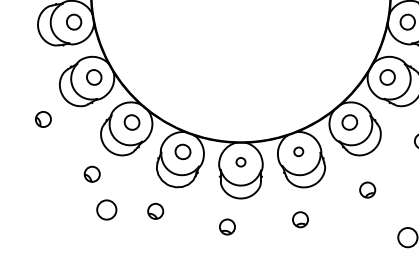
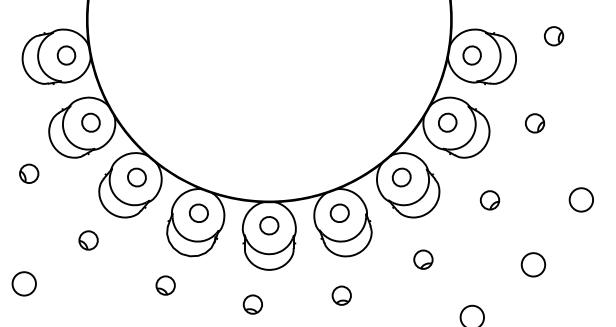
part: (298, 151) -> (339, 212), size x1.67
part: (241, 161) -> (269, 225), size x1.67
circle: (106, 209) -> (23, 283), moved

